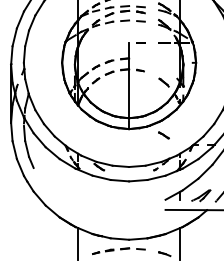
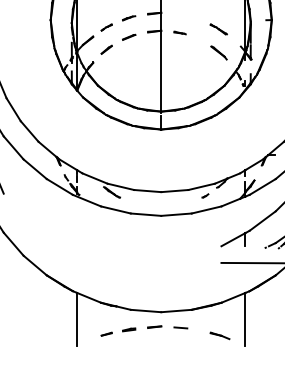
part: (163, 135) -> (218, 29), moved

